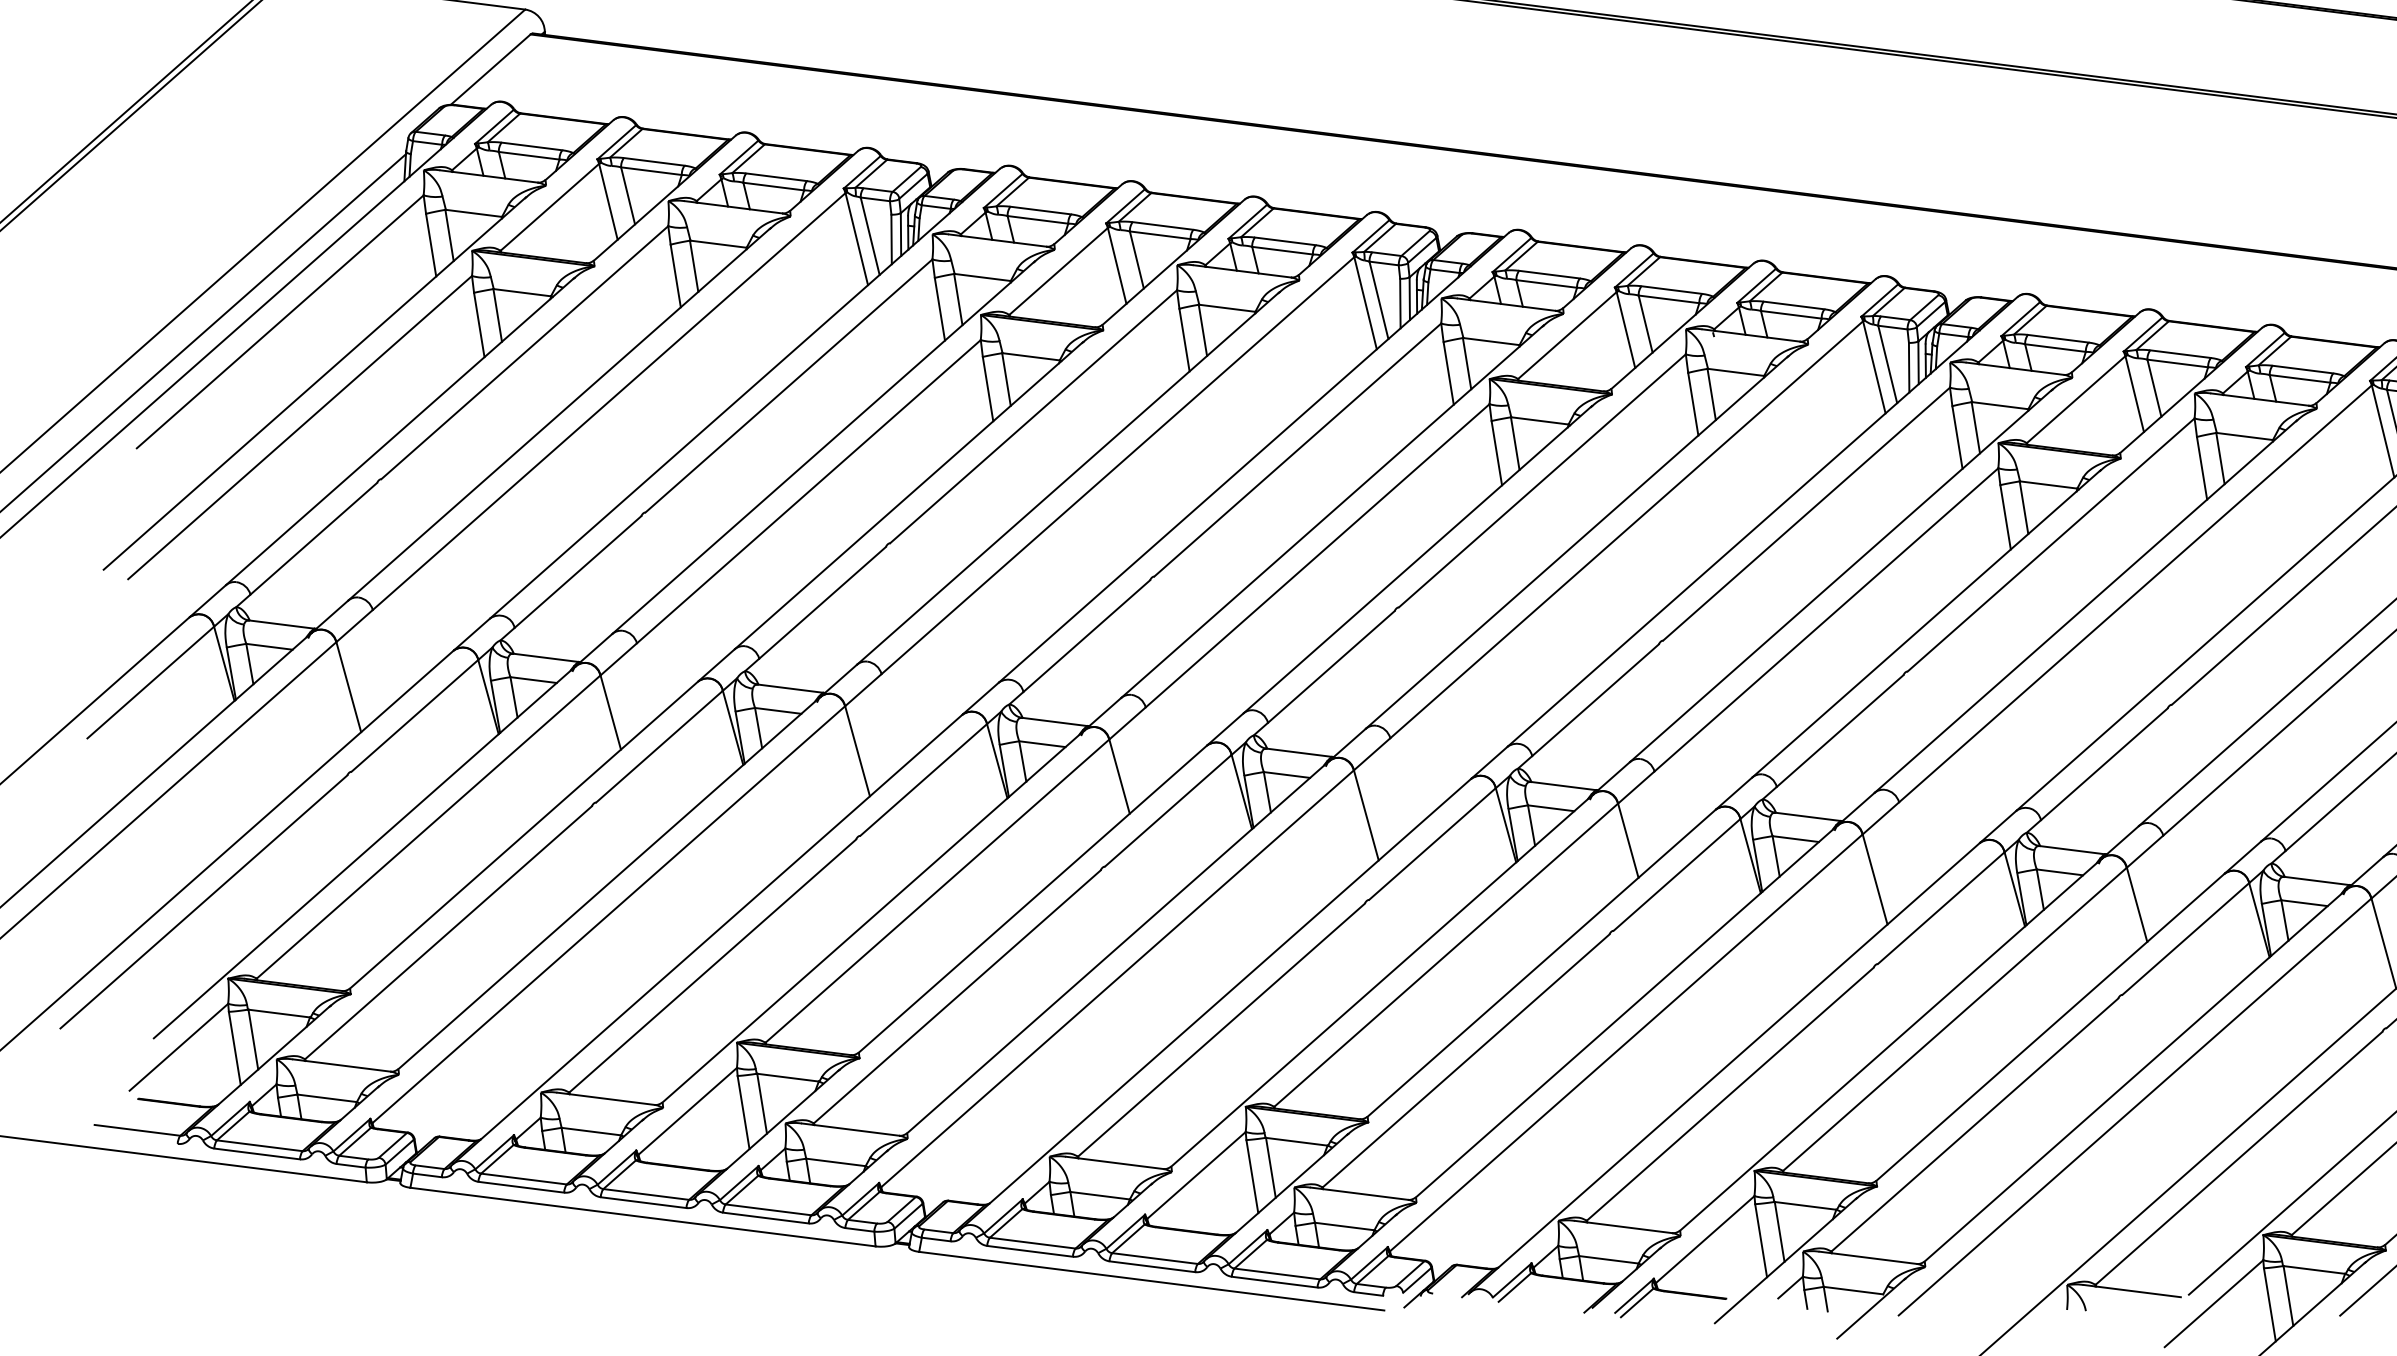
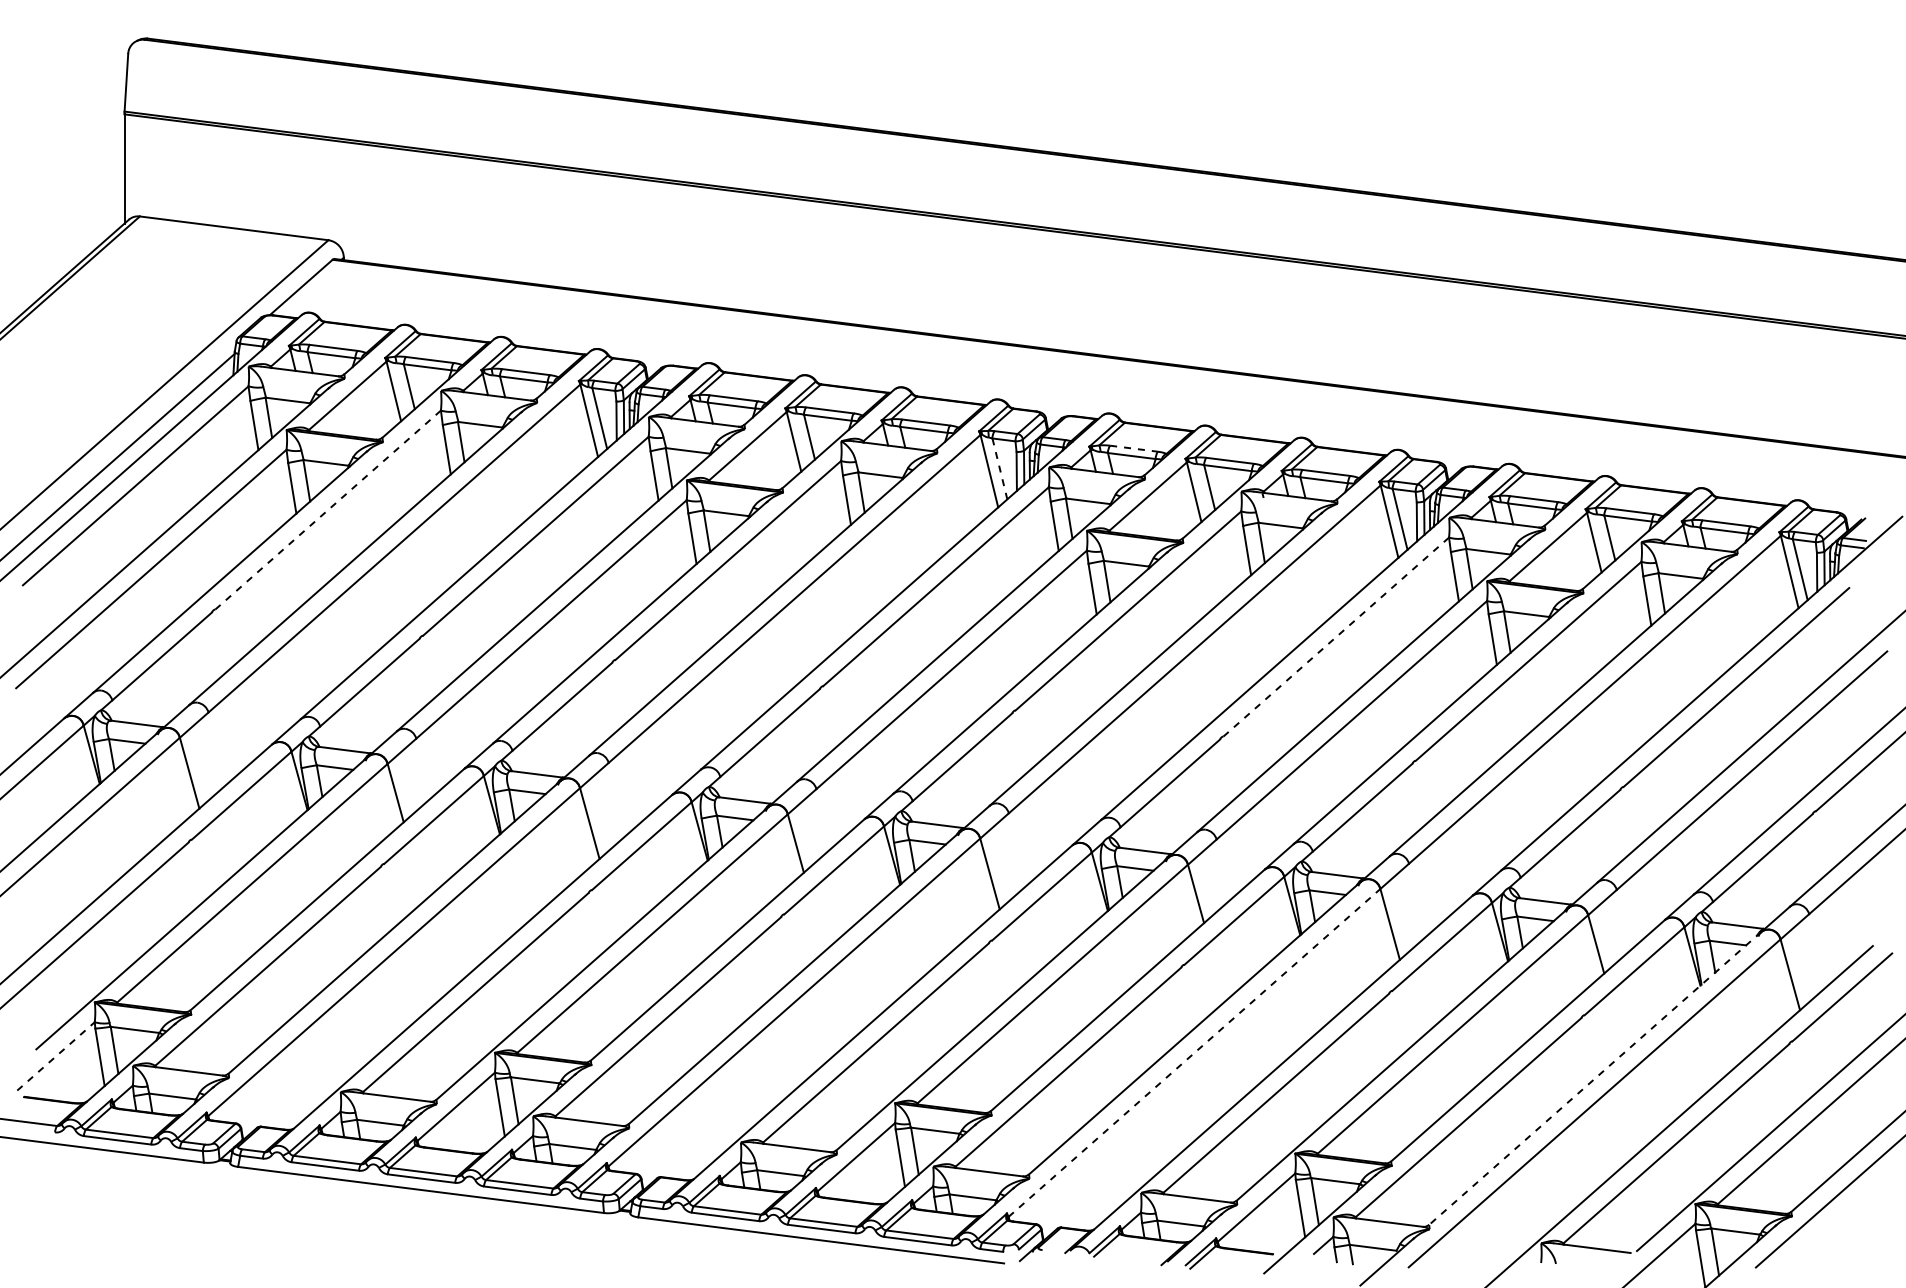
line: (1550, 274) -> (1134, 448), solid -> dashed
line: (1379, 301) -> (1000, 469), solid -> dashed
line: (525, 351) -> (328, 509), solid -> dashed
line: (1806, 513) -> (1336, 636), solid -> dashed
line: (1626, 1042) -> (1194, 1052), solid -> dashed
line: (179, 1047) -> (56, 1056), solid -> dashed
line: (2134, 1075) -> (1594, 1078), solid -> dashed

